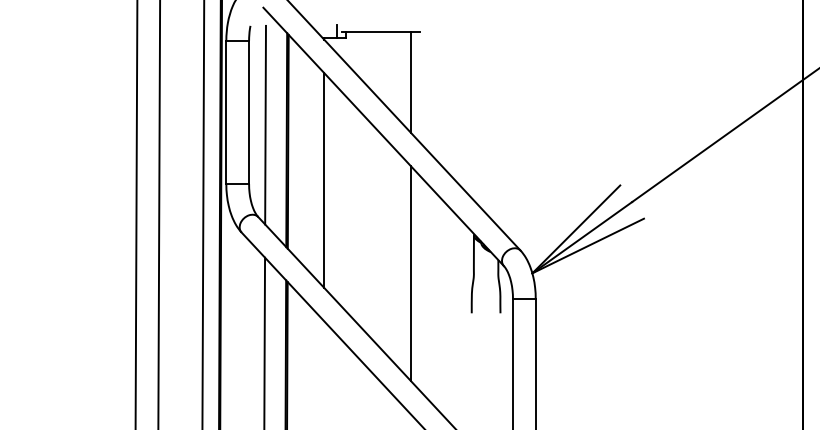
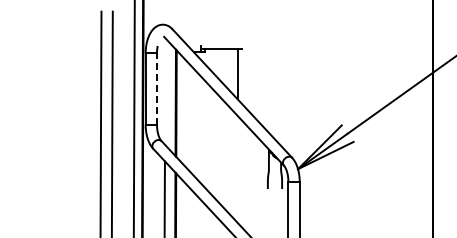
line: (250, 113) -> (157, 89), solid -> dashed
line: (266, 123) -> (165, 94), removed
line: (324, 179) -> (194, 122), removed
line: (410, 272) -> (237, 168), removed

